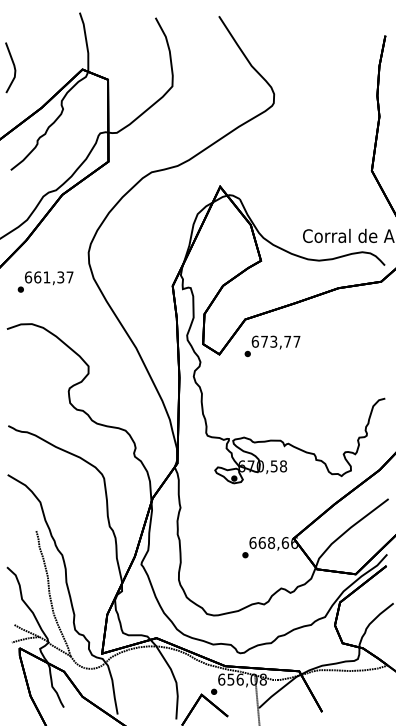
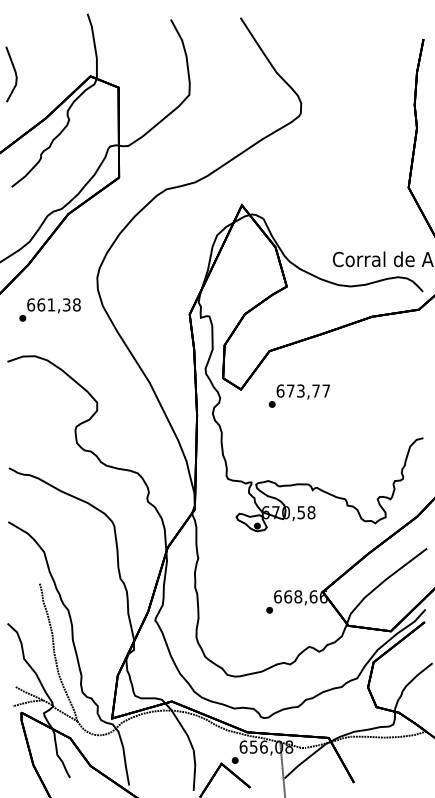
text: (69, 277) -> (76, 305), 661,37 -> 661,38
text: (272, 346) -> (299, 396), moved

